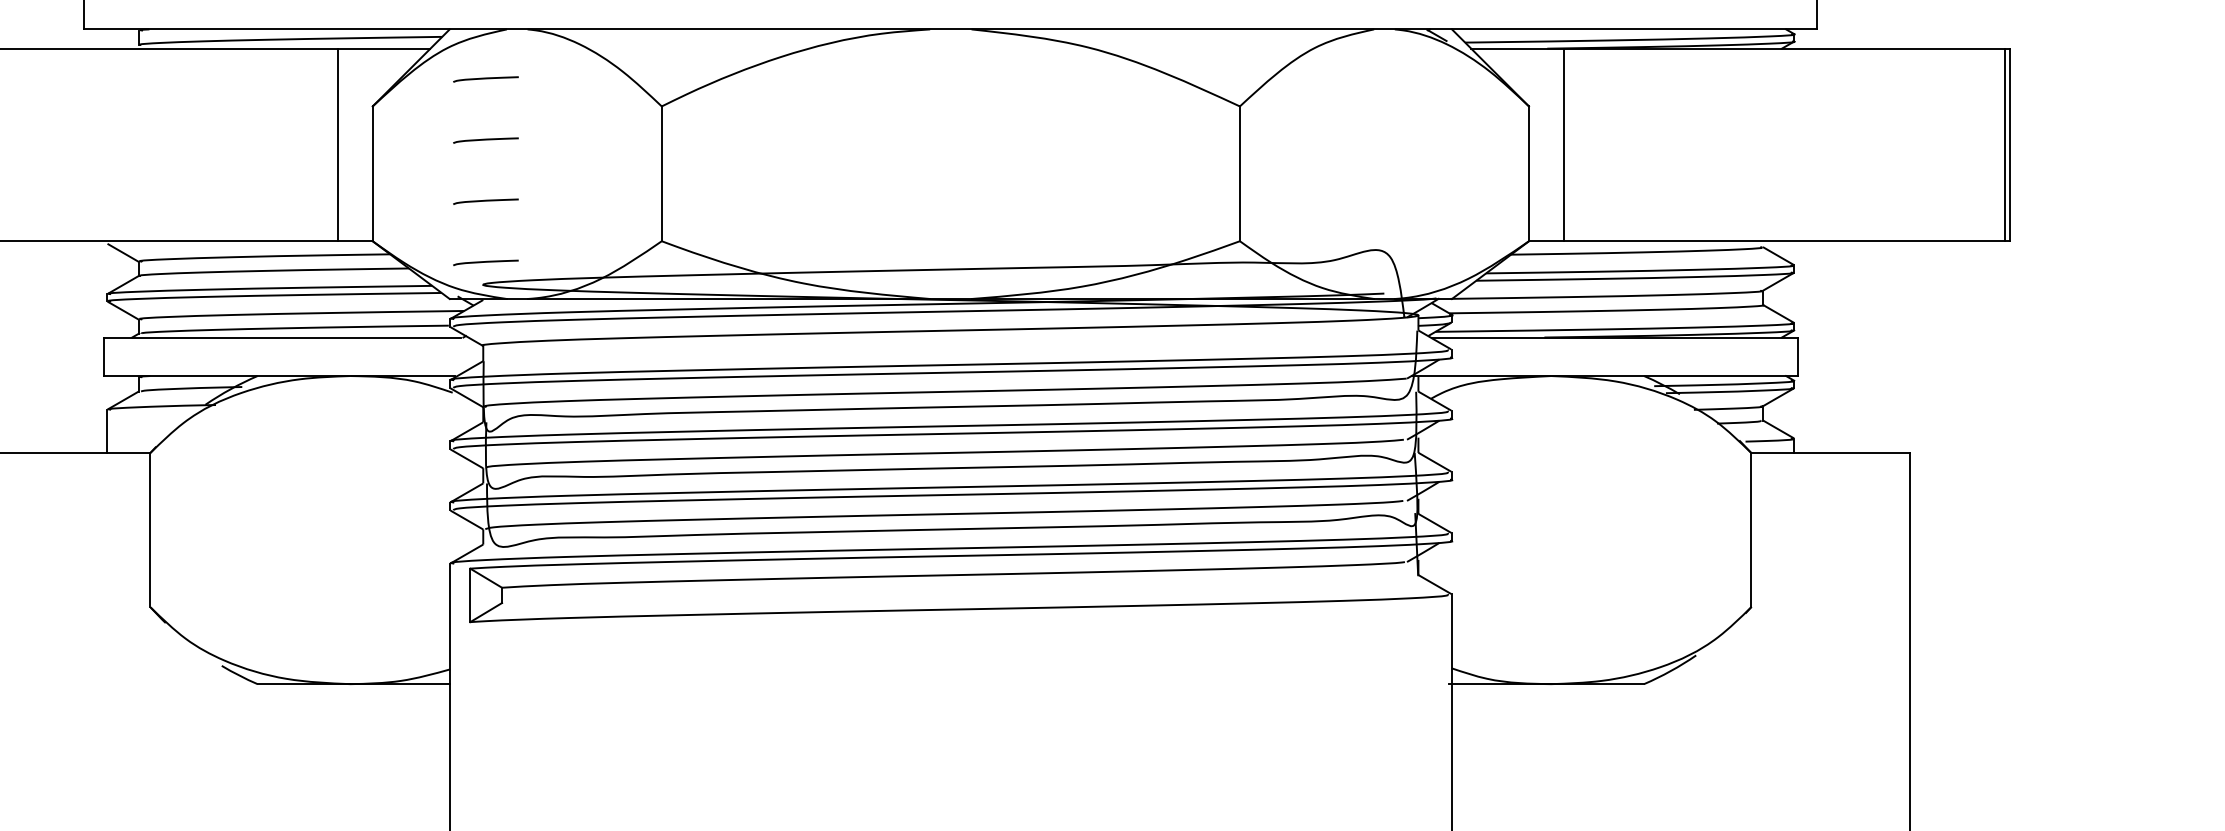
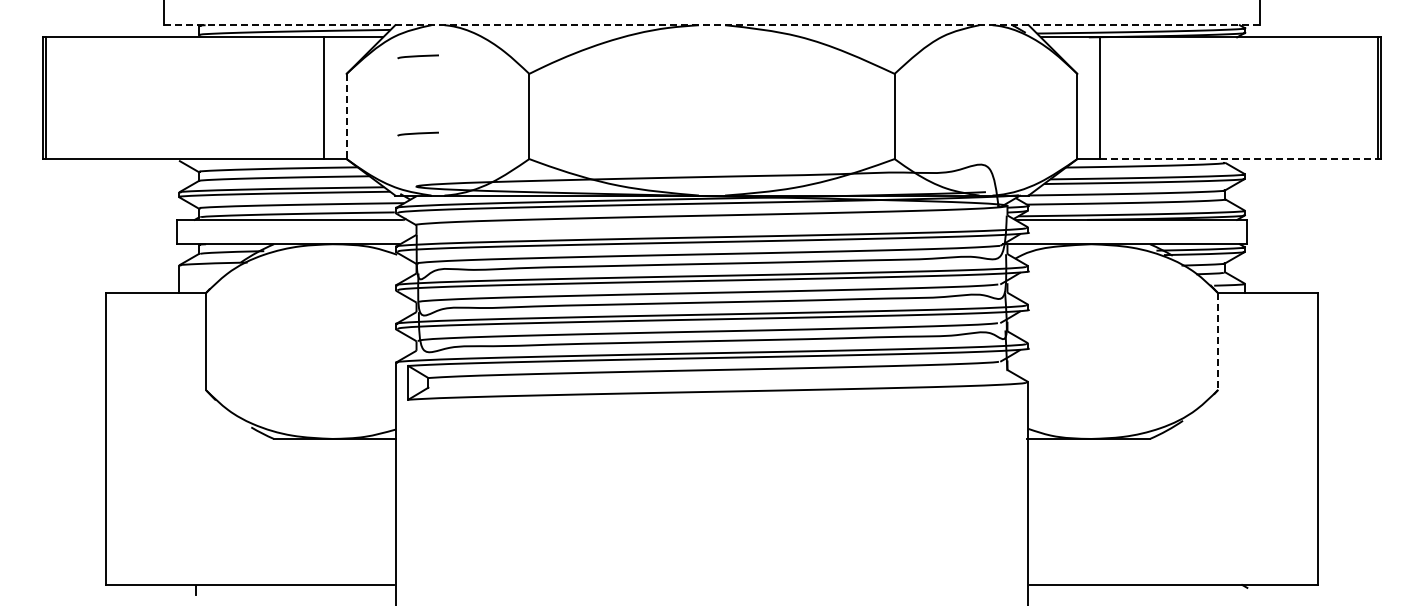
line: (950, 29) -> (711, 25), solid -> dashed
line: (484, 140) -> (417, 95), removed
line: (372, 173) -> (346, 116), solid -> dashed
line: (1785, 241) -> (1239, 159), solid -> dashed
line: (484, 262) -> (417, 172), removed
line: (1750, 529) -> (1217, 341), solid -> dashed

